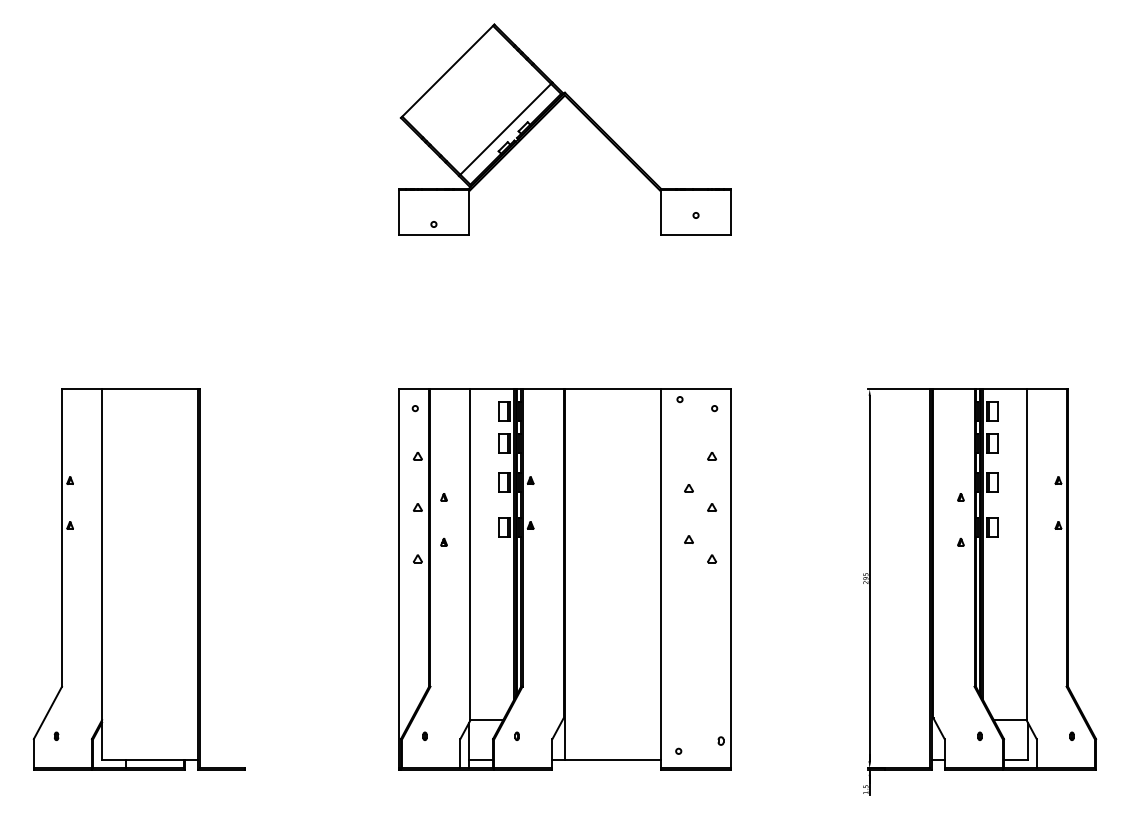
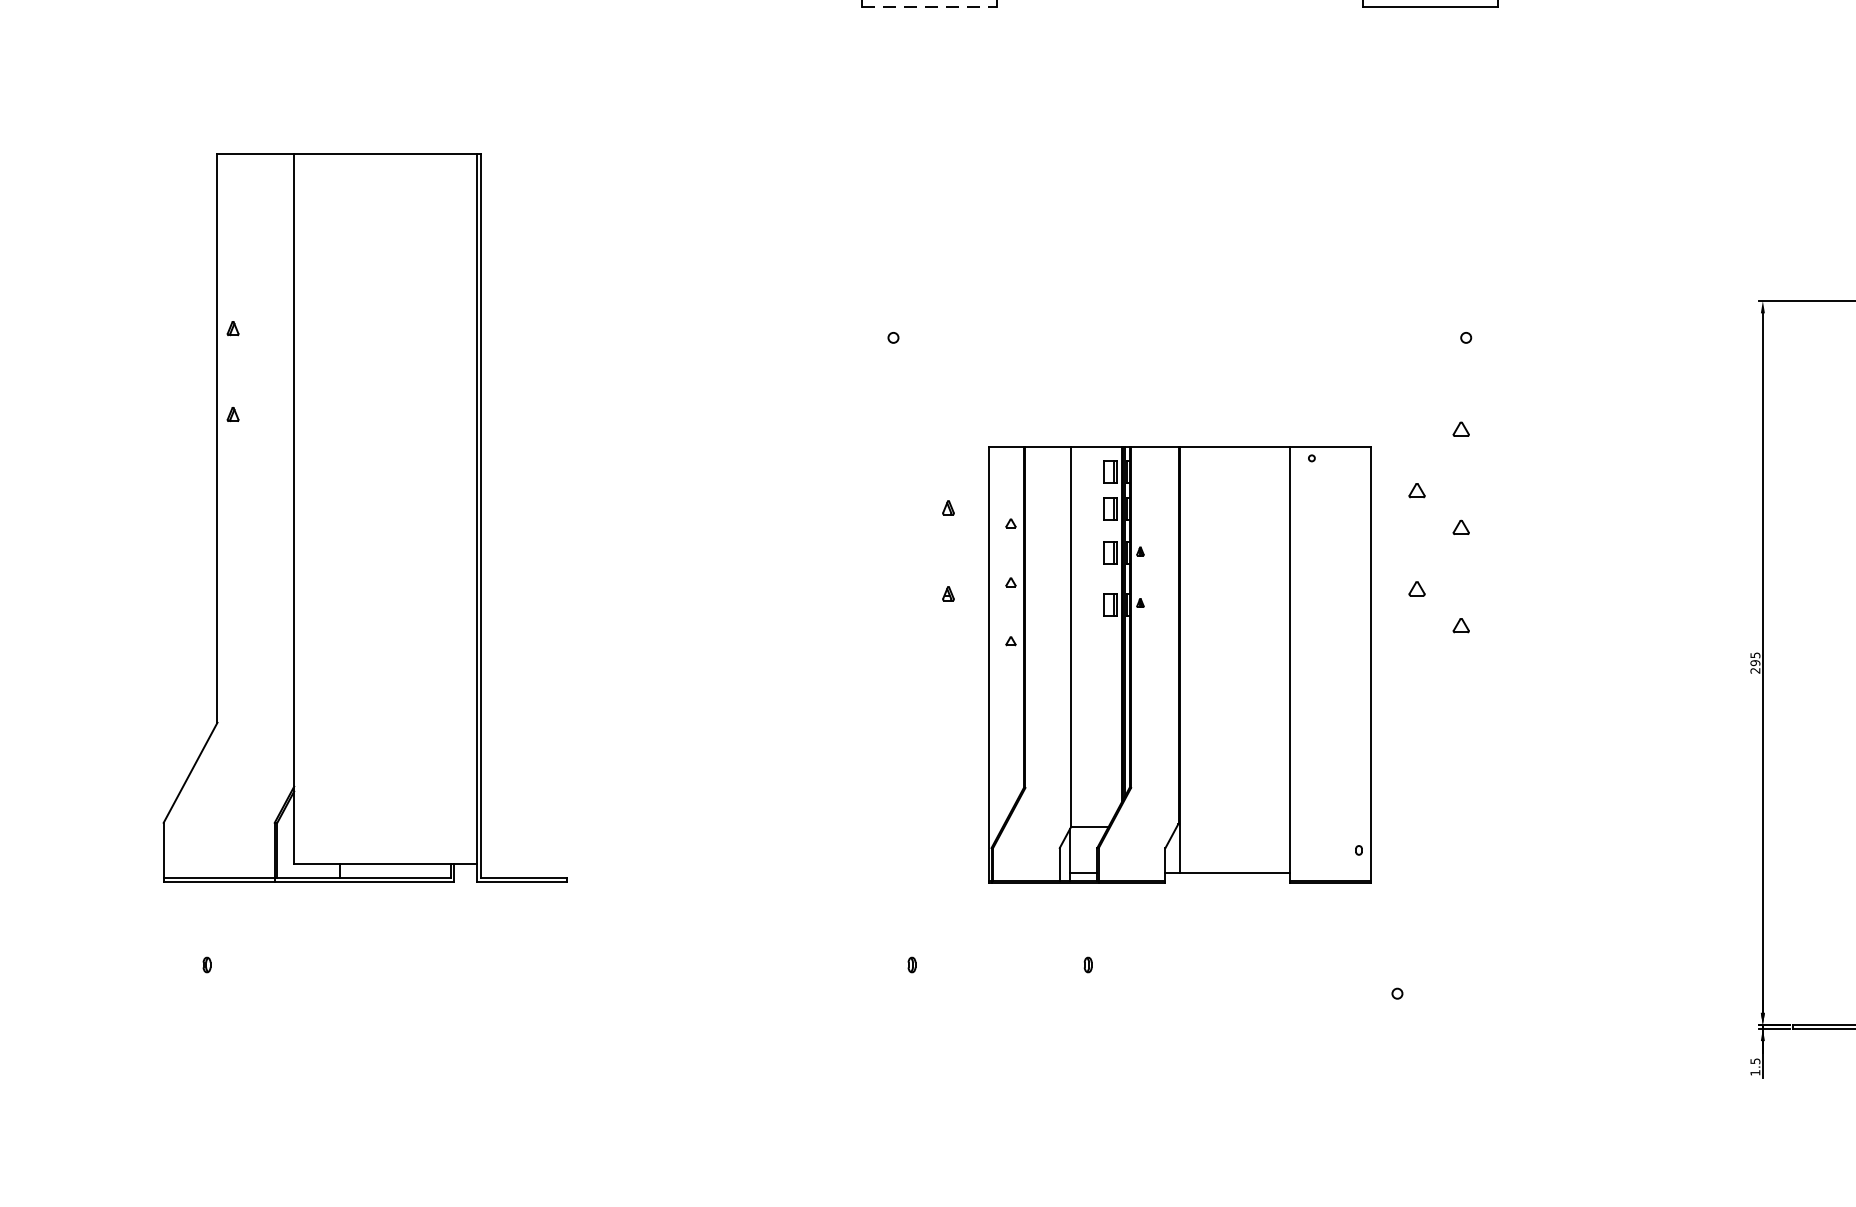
line: (434, 235) -> (930, 6), solid -> dashed
part: (138, 579) -> (363, 517), moved
part: (564, 579) -> (1178, 664), size x0.6

